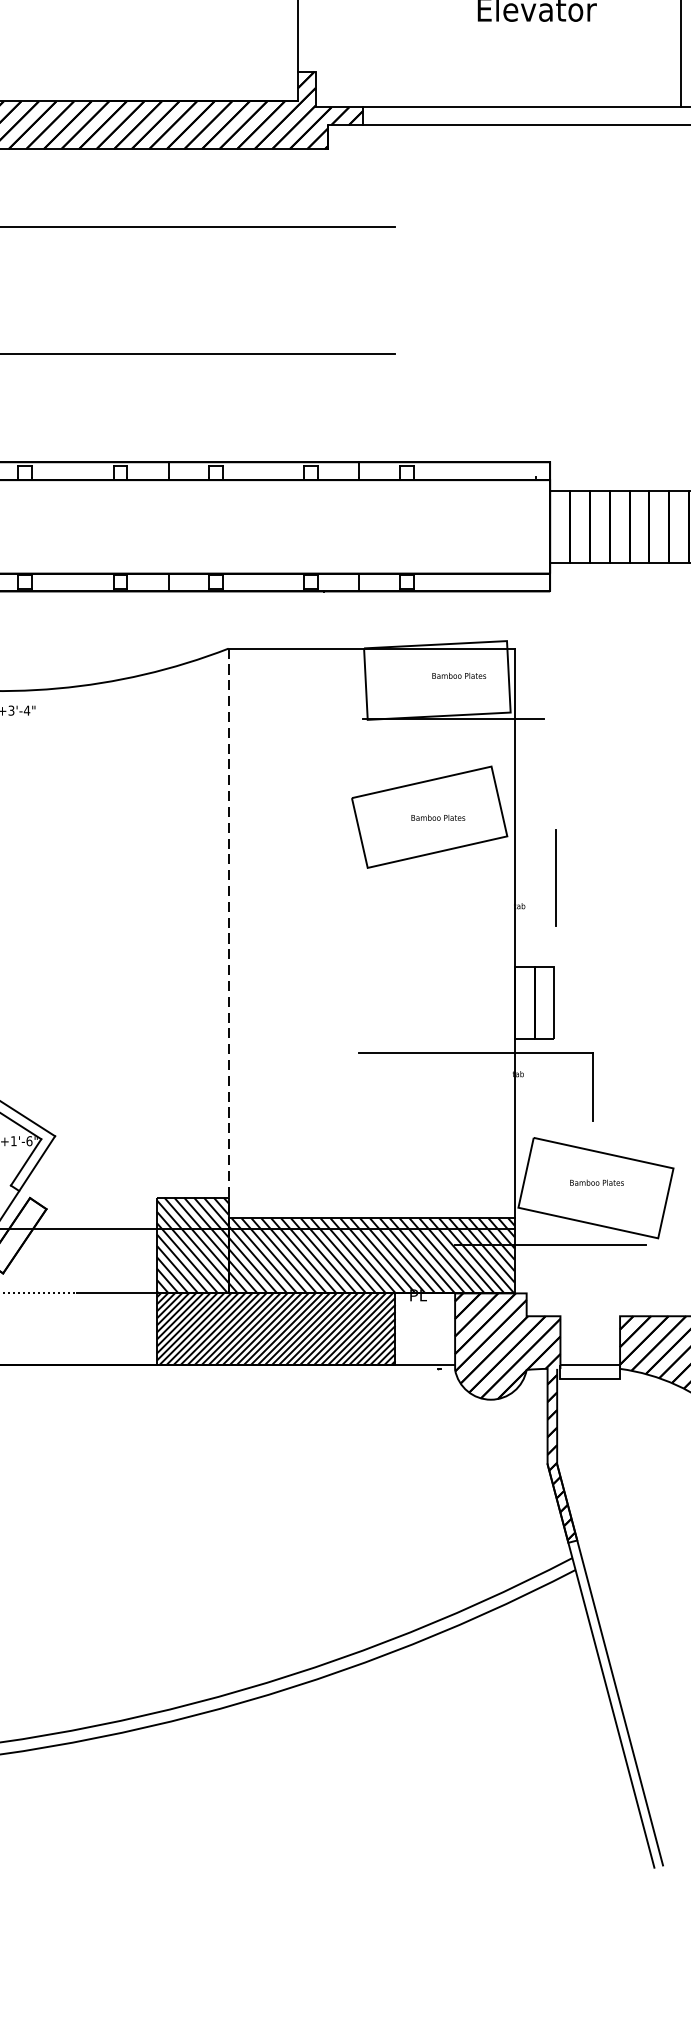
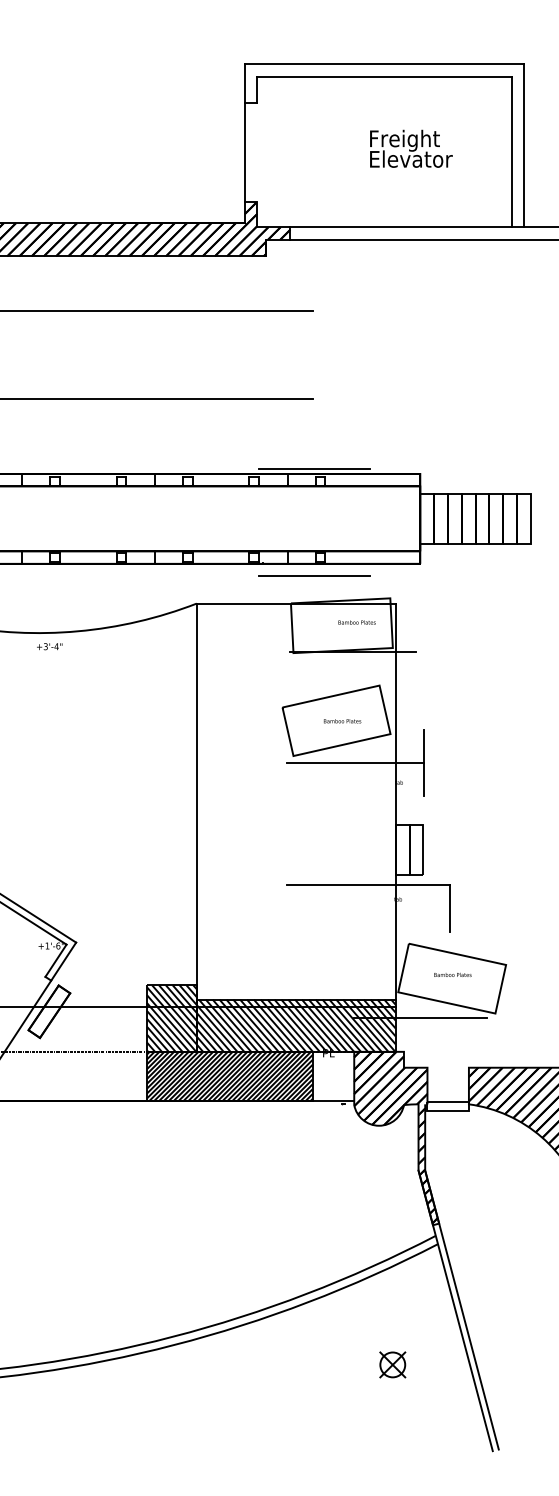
line: (396, 454) -> (313, 468), added
line: (396, 608) -> (313, 575), added
line: (456, 877) -> (355, 762), added
line: (228, 934) -> (196, 802), dashed -> solid
part: (510, 1743) -> (392, 1364), added

